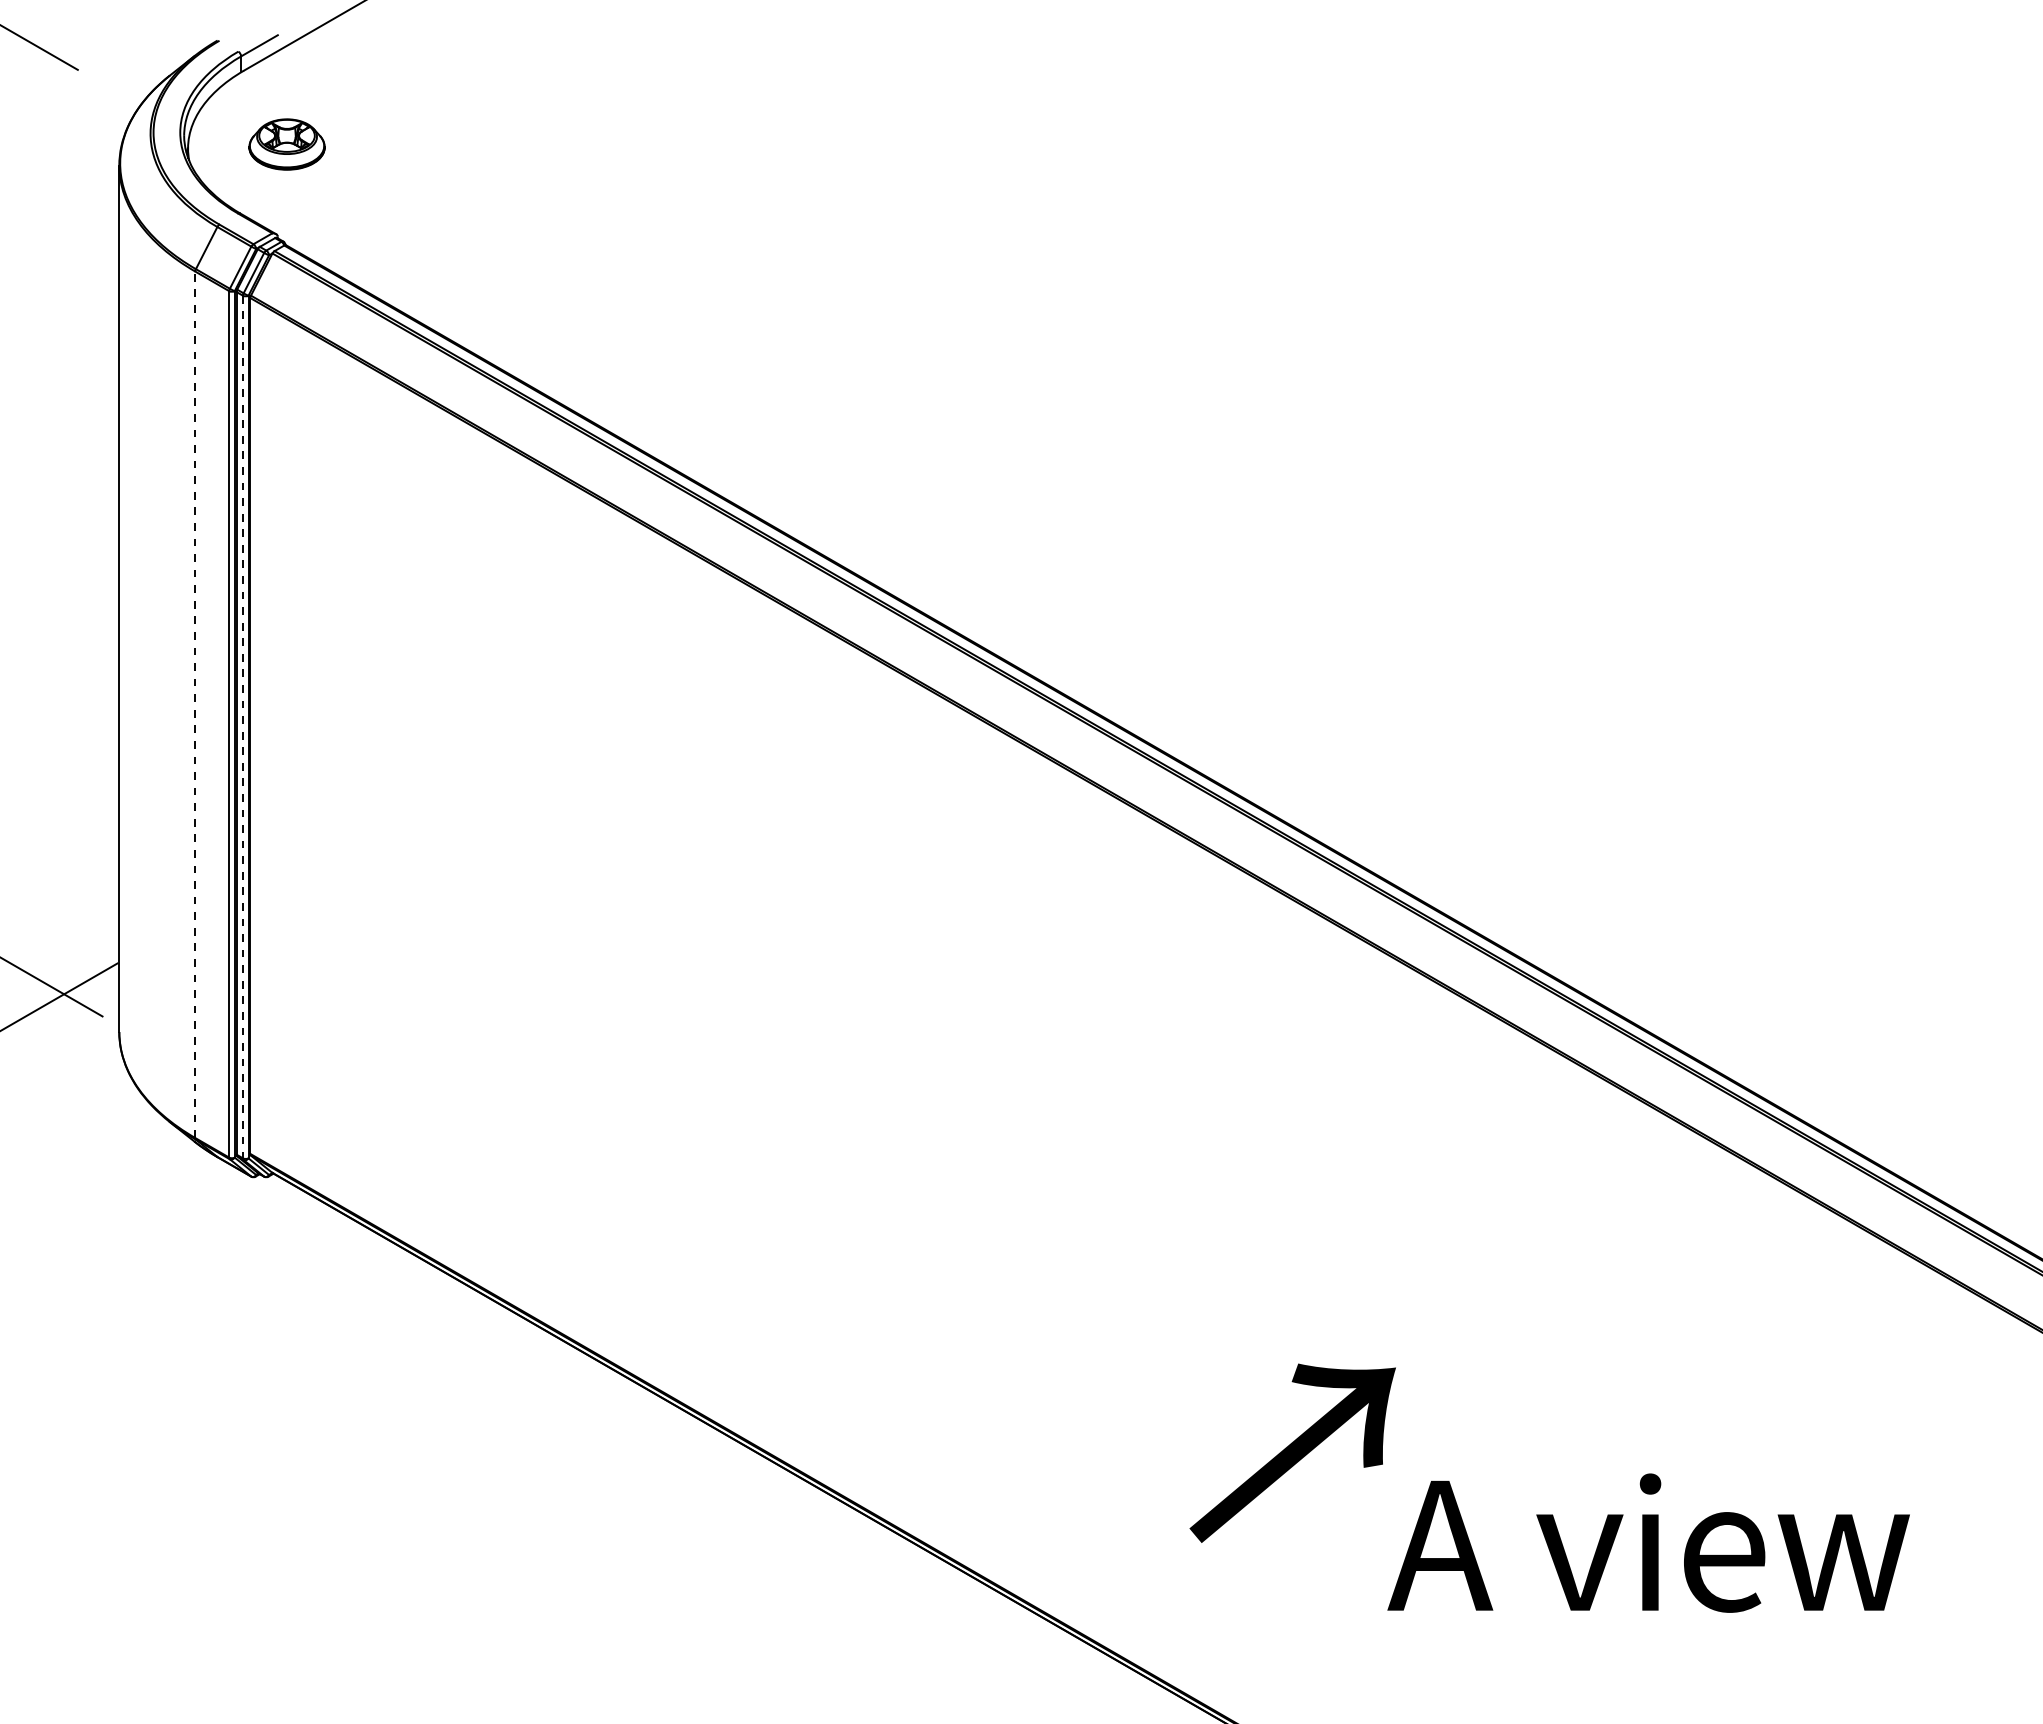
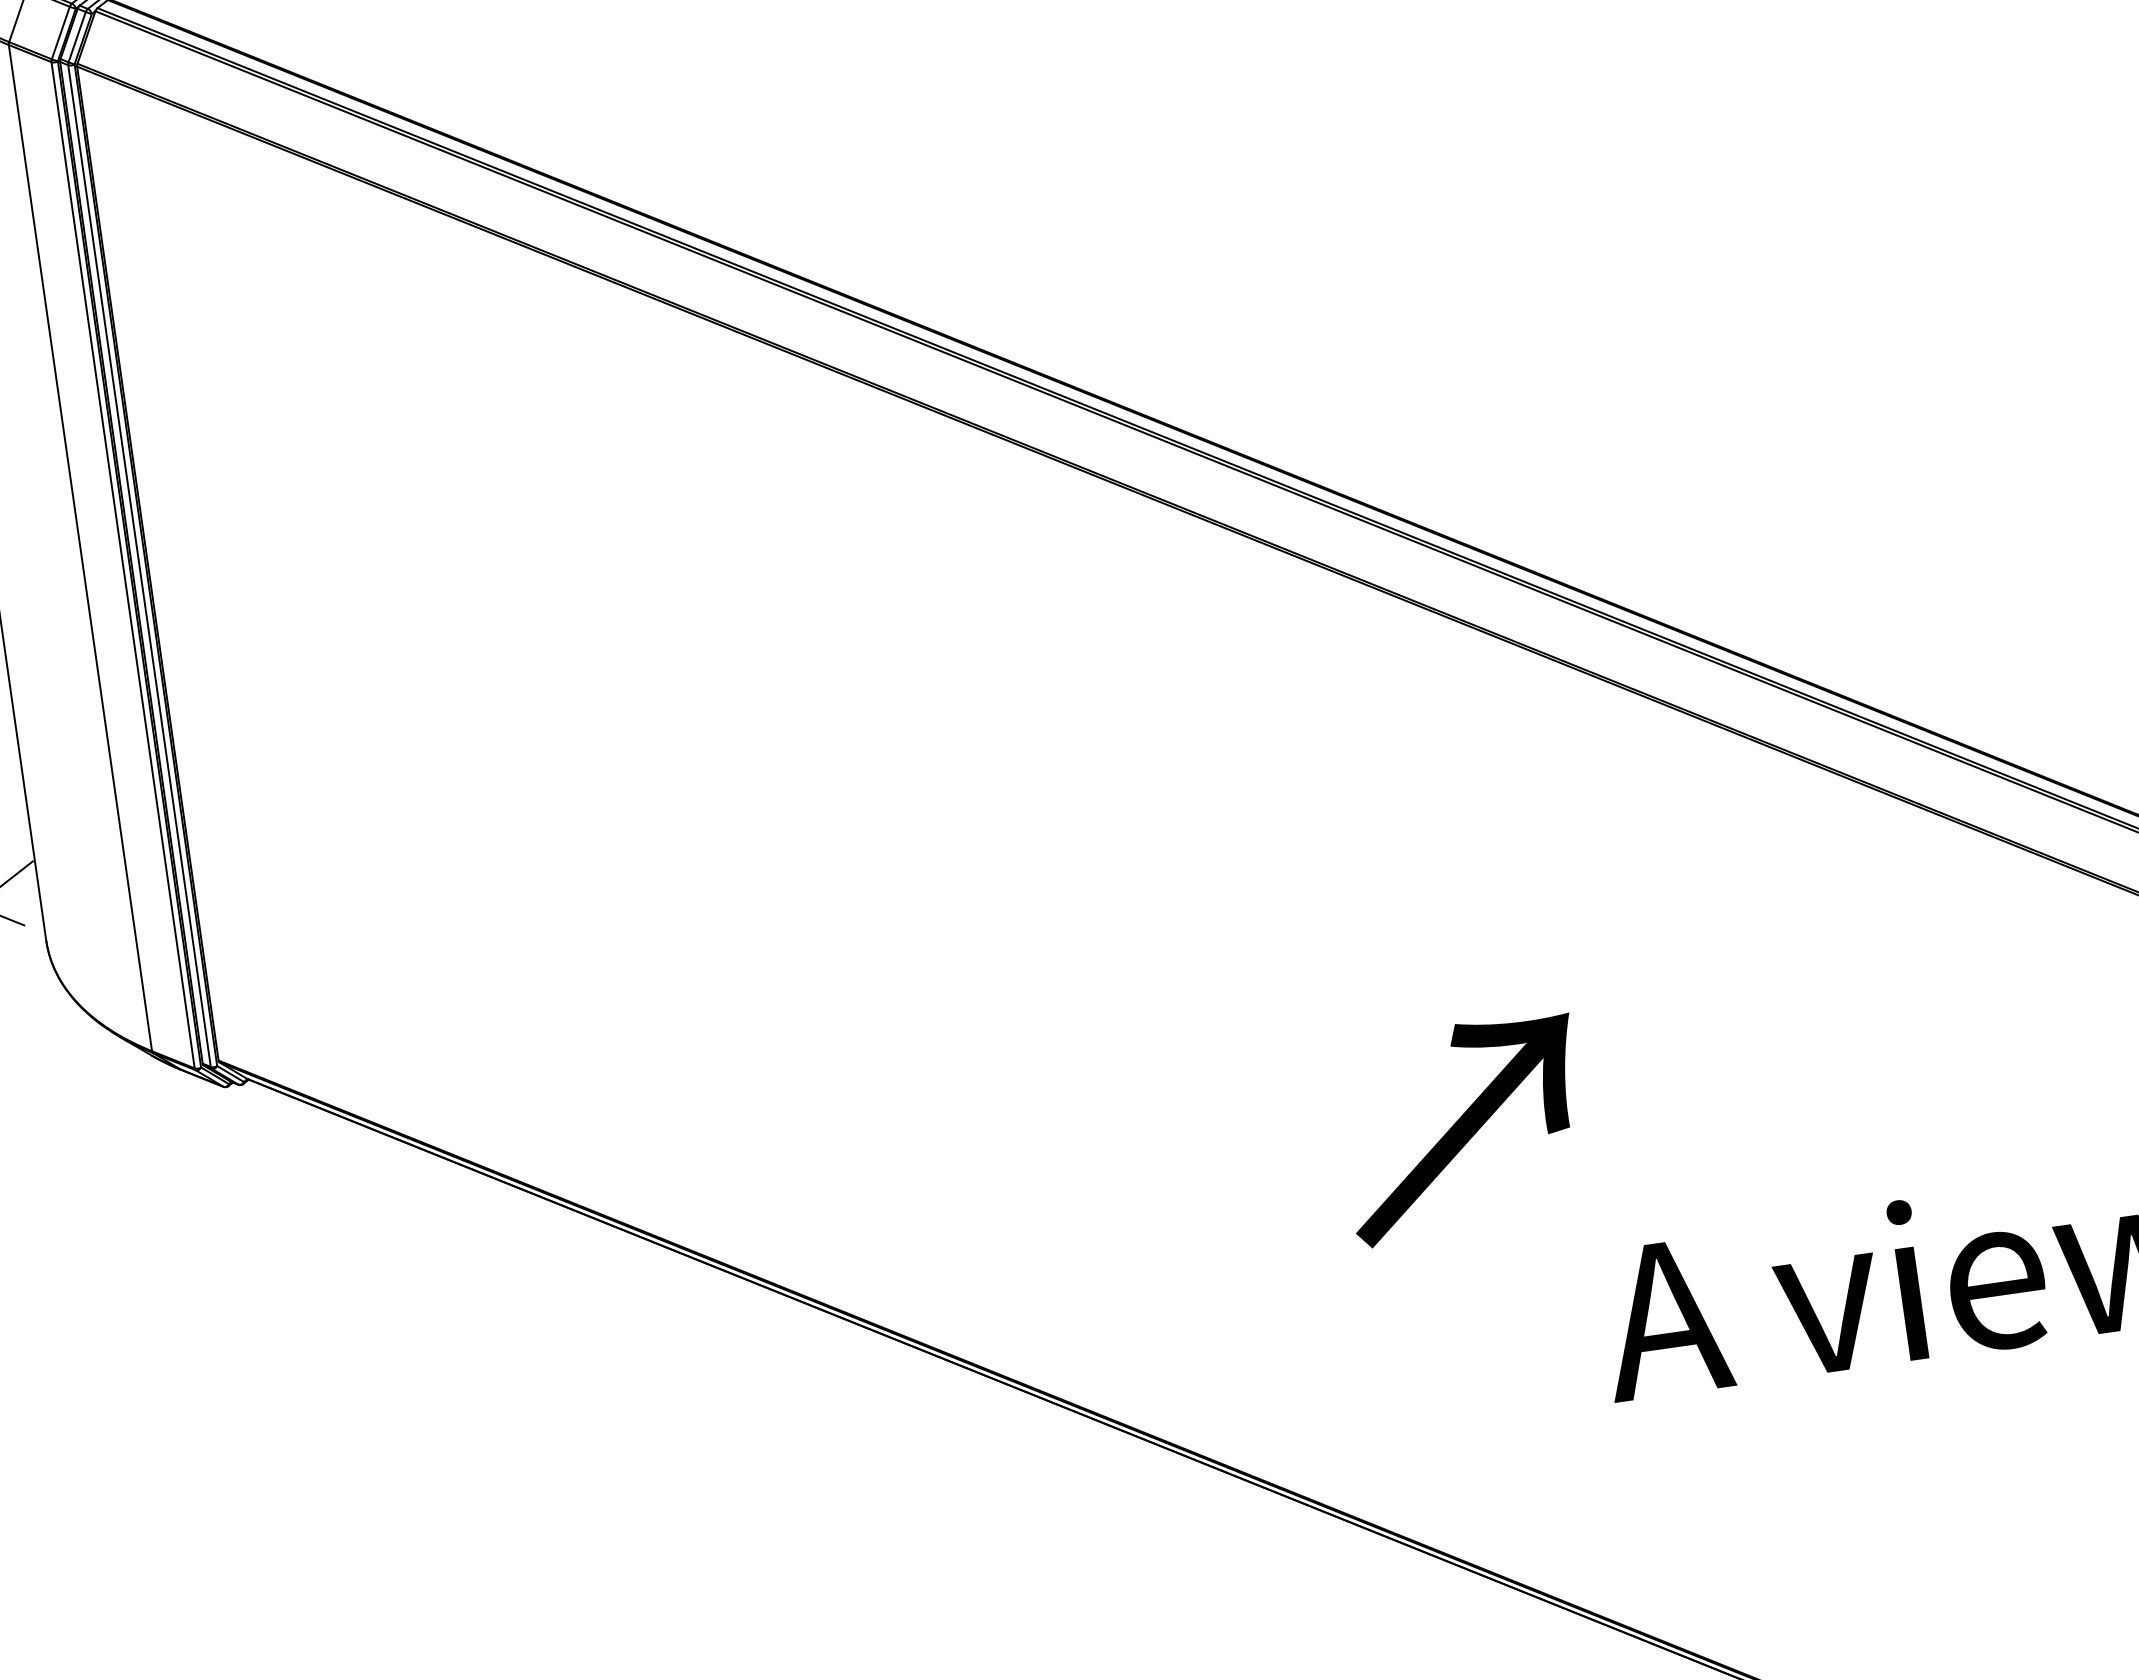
line: (195, 704) -> (80, 547), dashed -> solid
line: (243, 727) -> (140, 566), dashed -> solid
text: (1292, 1452) -> (1462, 1128), moved

